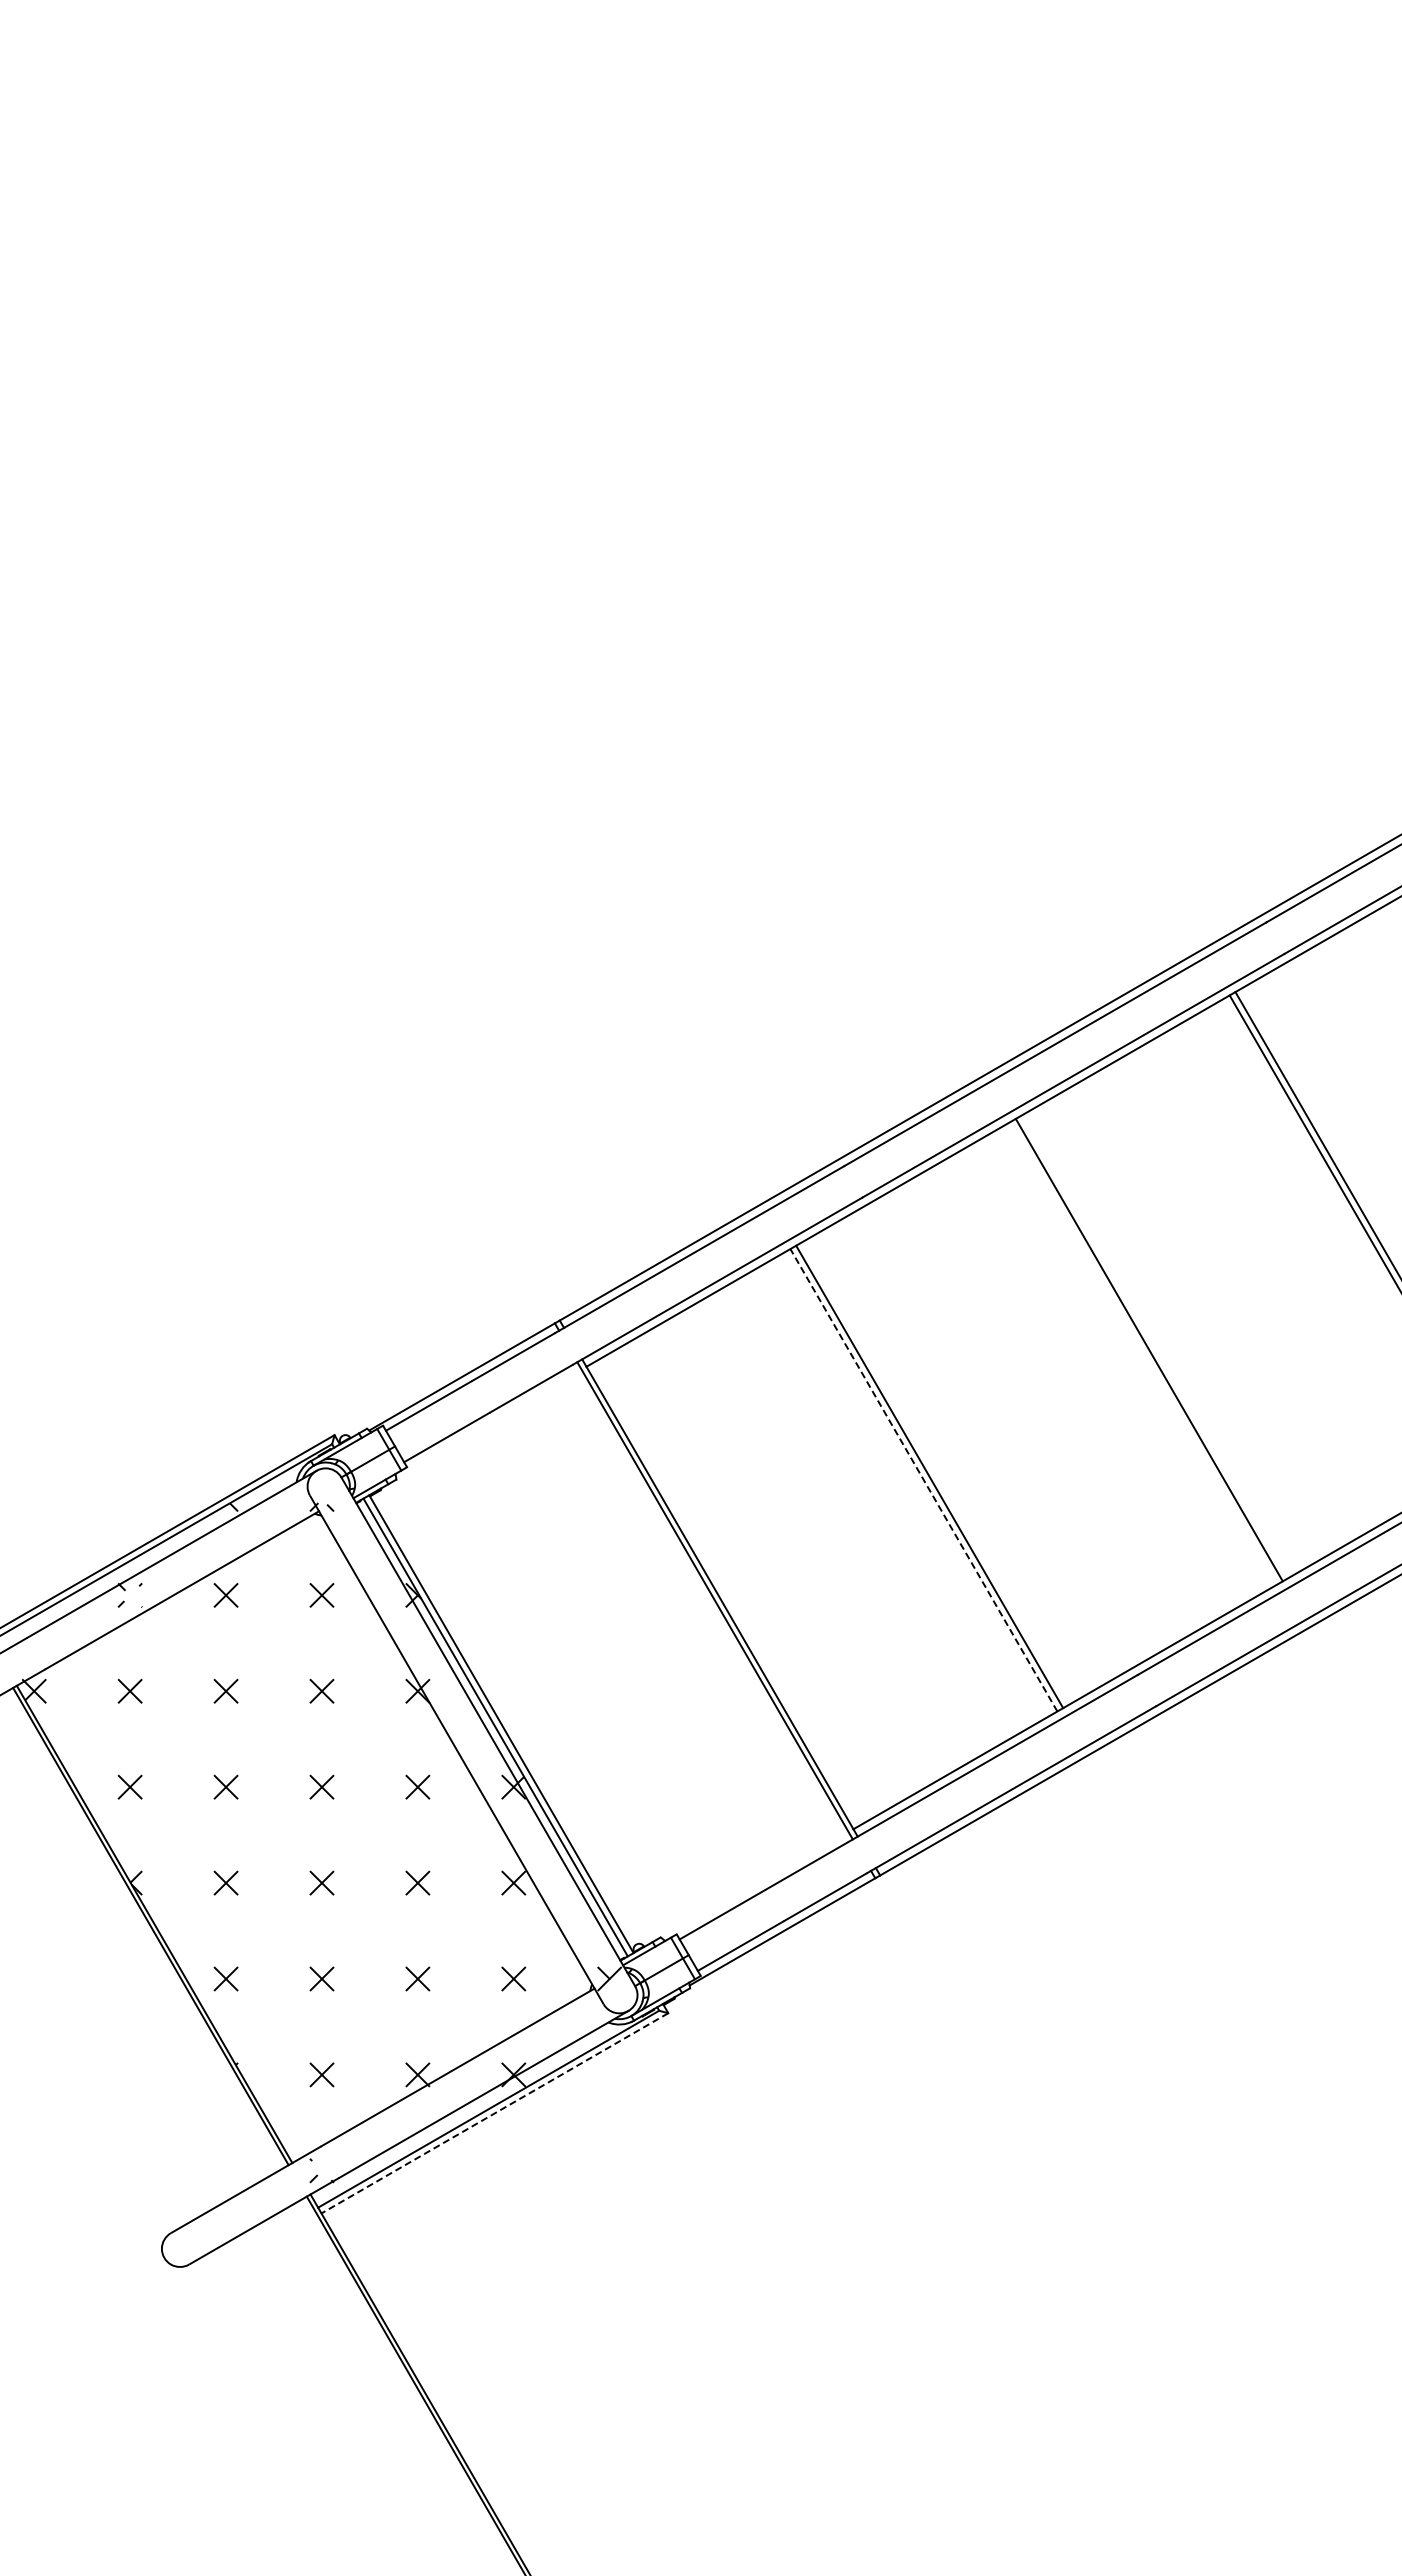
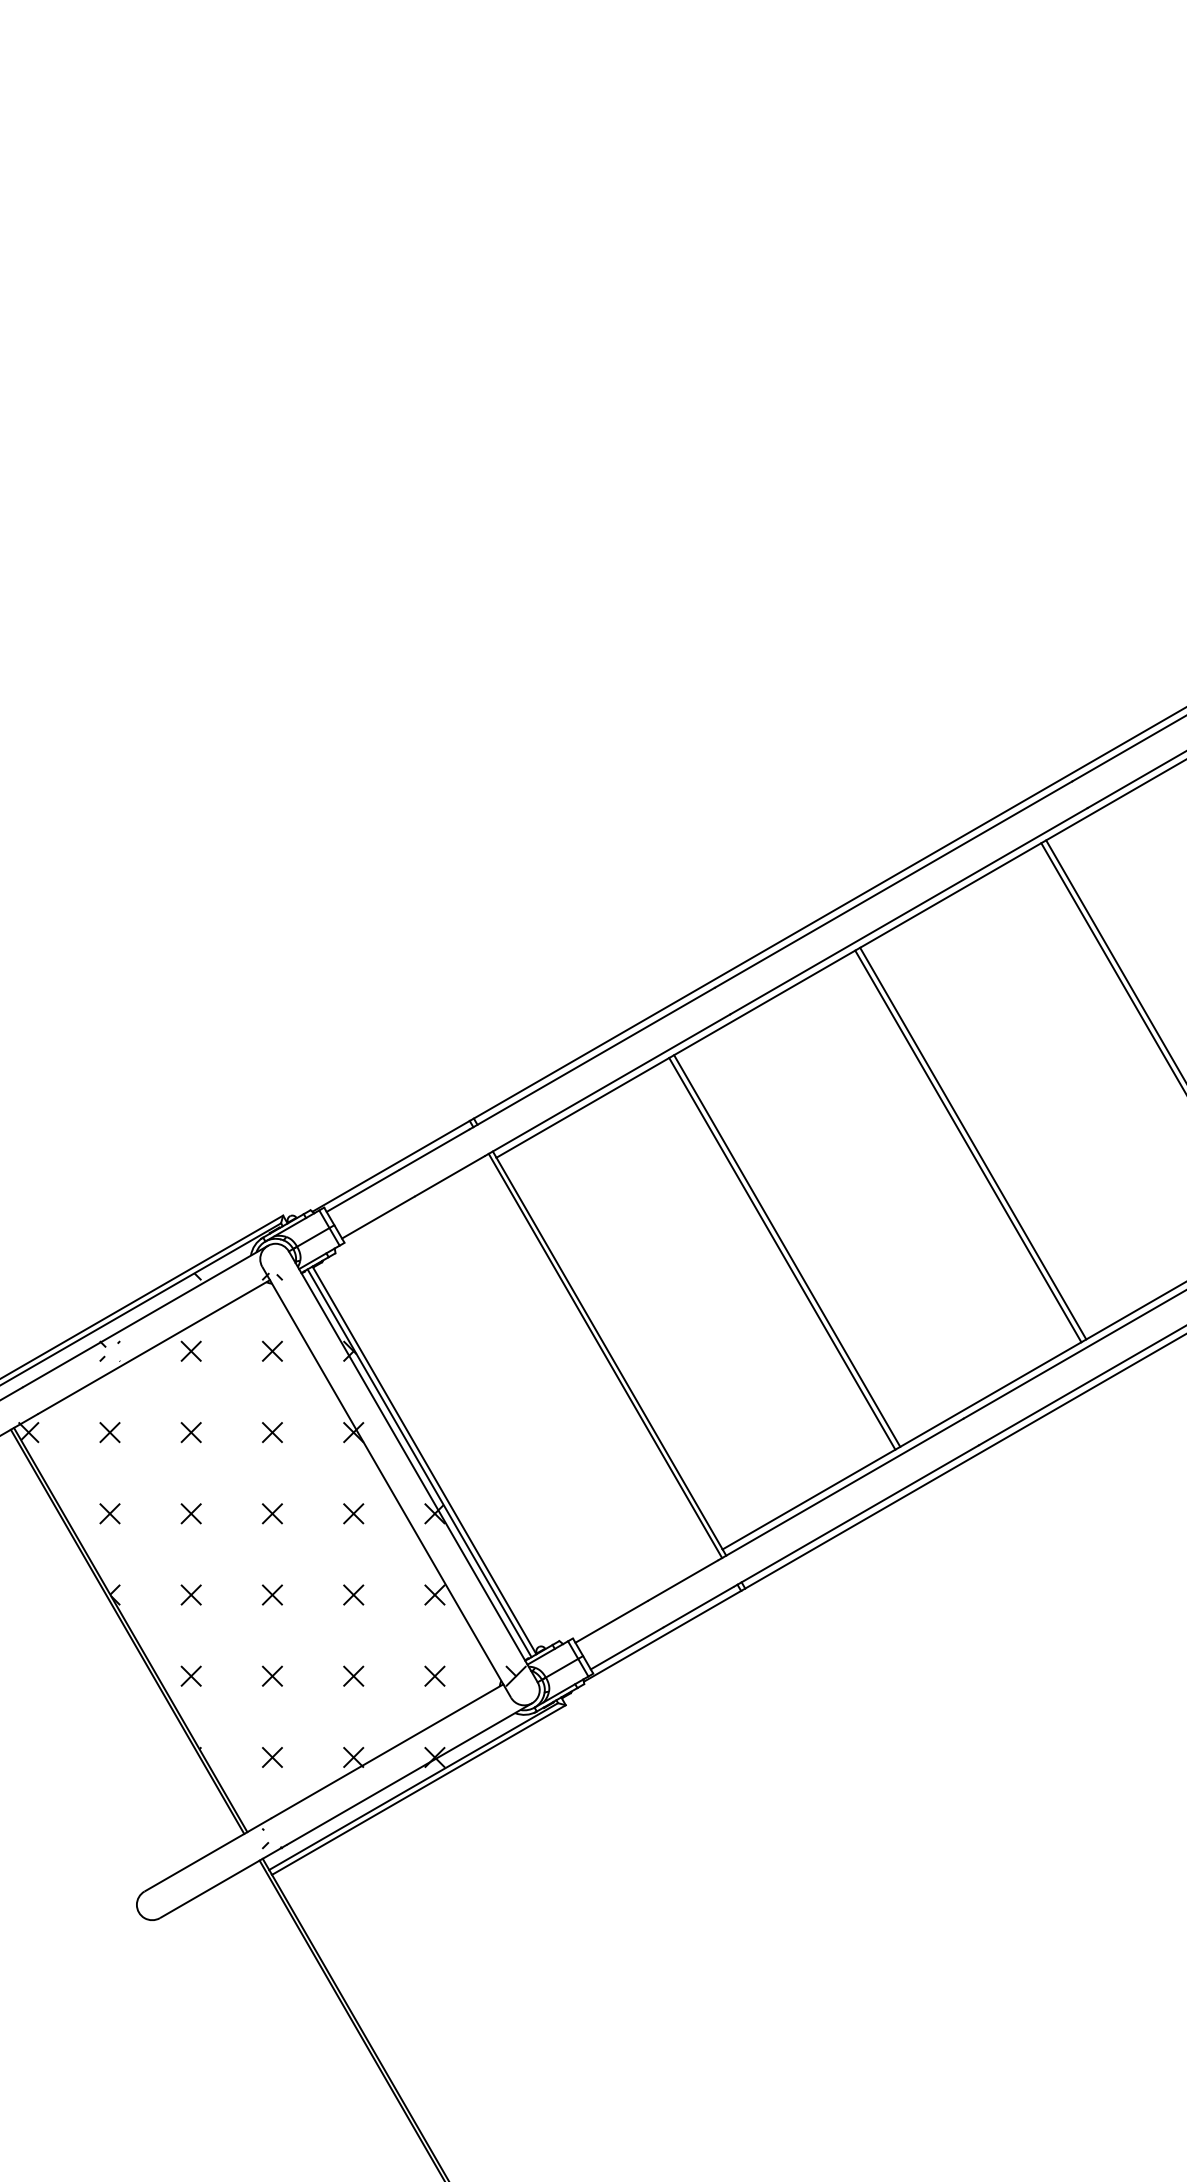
line: (1143, 1353) -> (968, 1146), added
line: (923, 1480) -> (781, 1254), dashed -> solid
line: (494, 2113) -> (418, 1790), dashed -> solid

